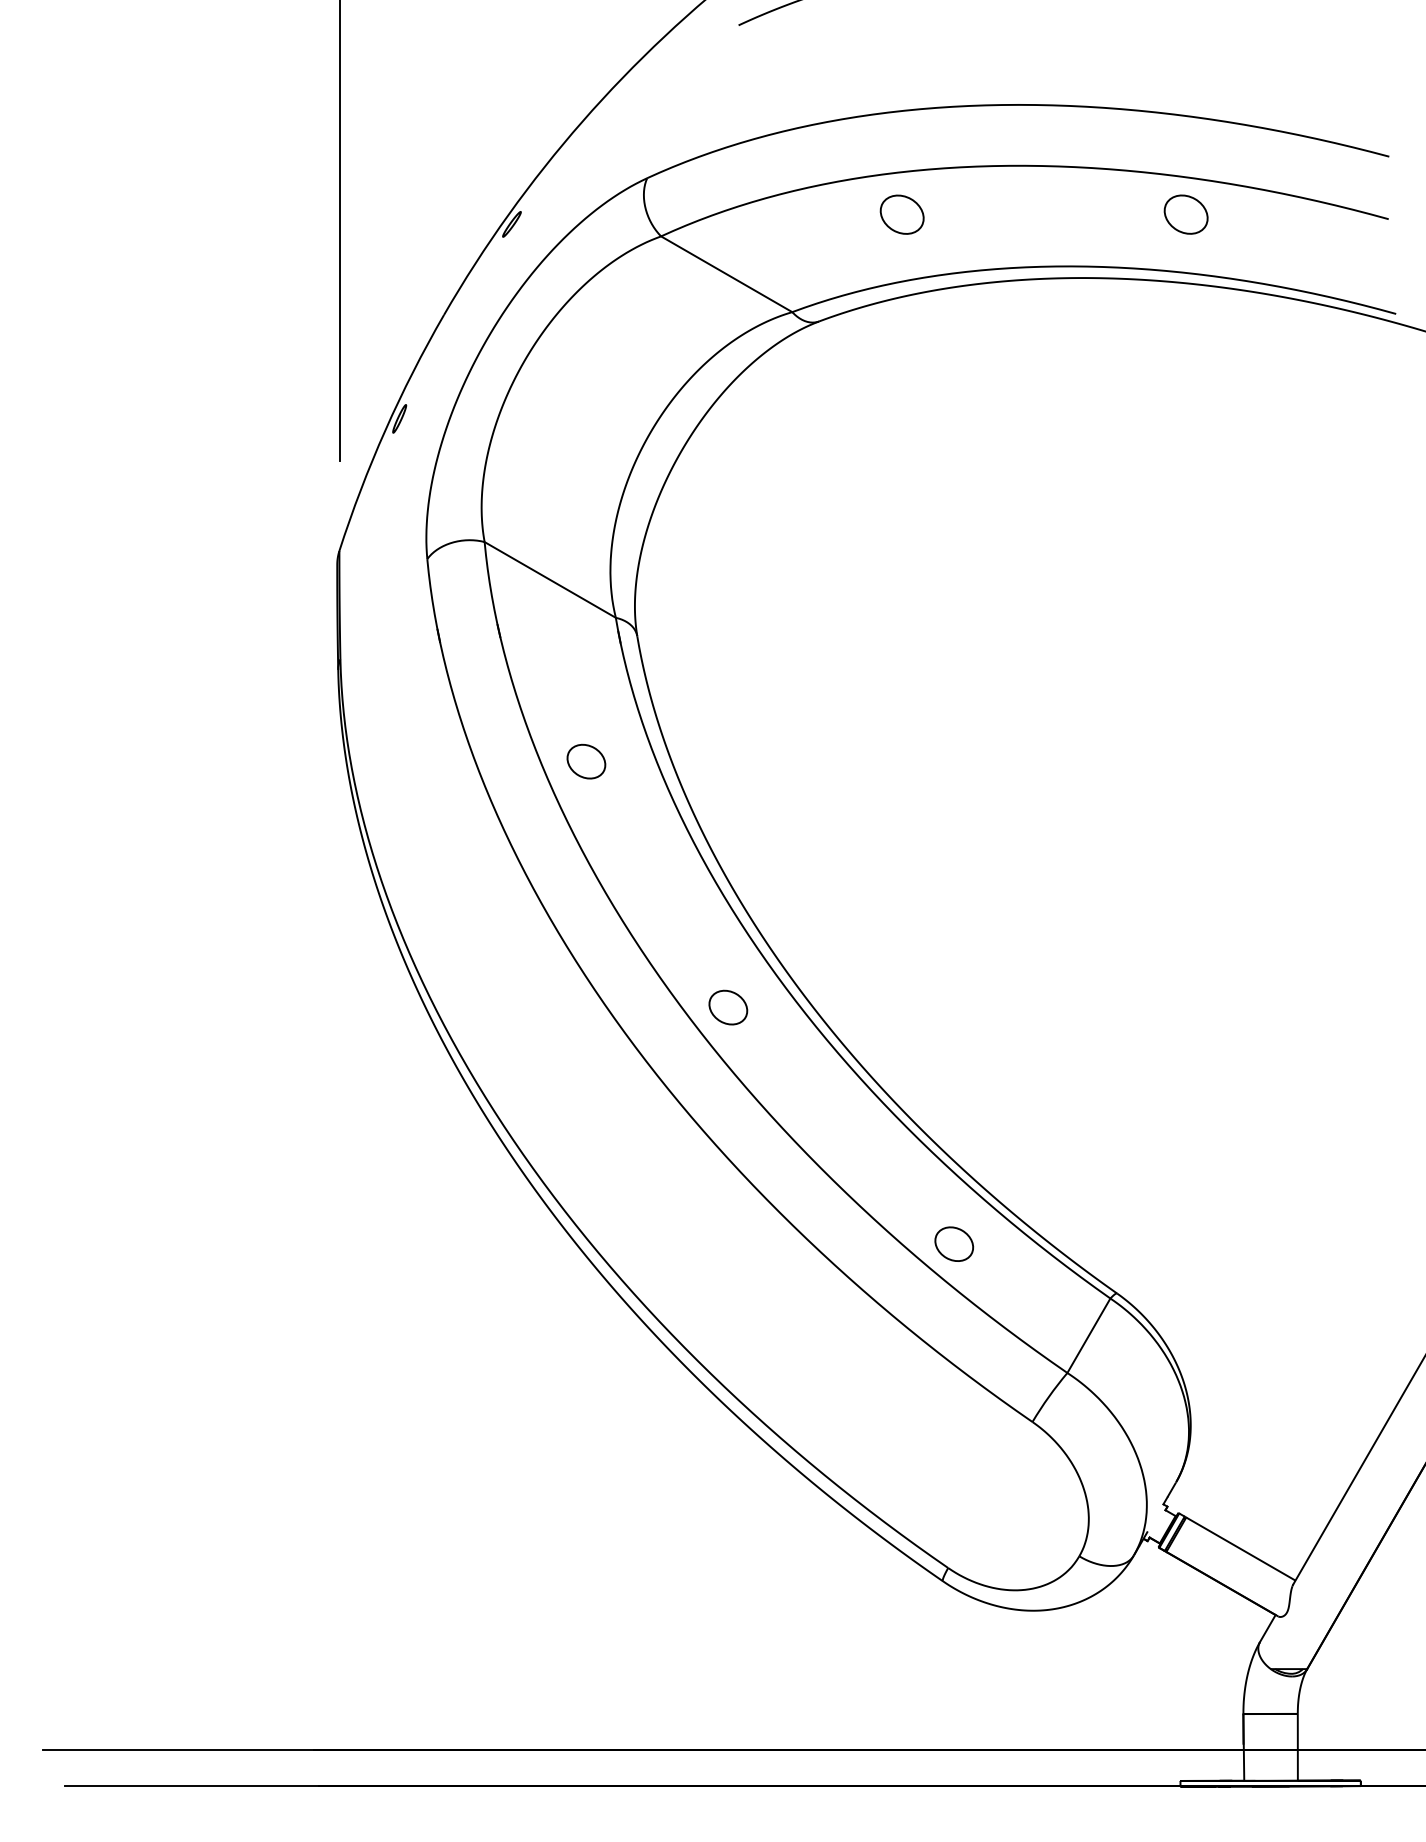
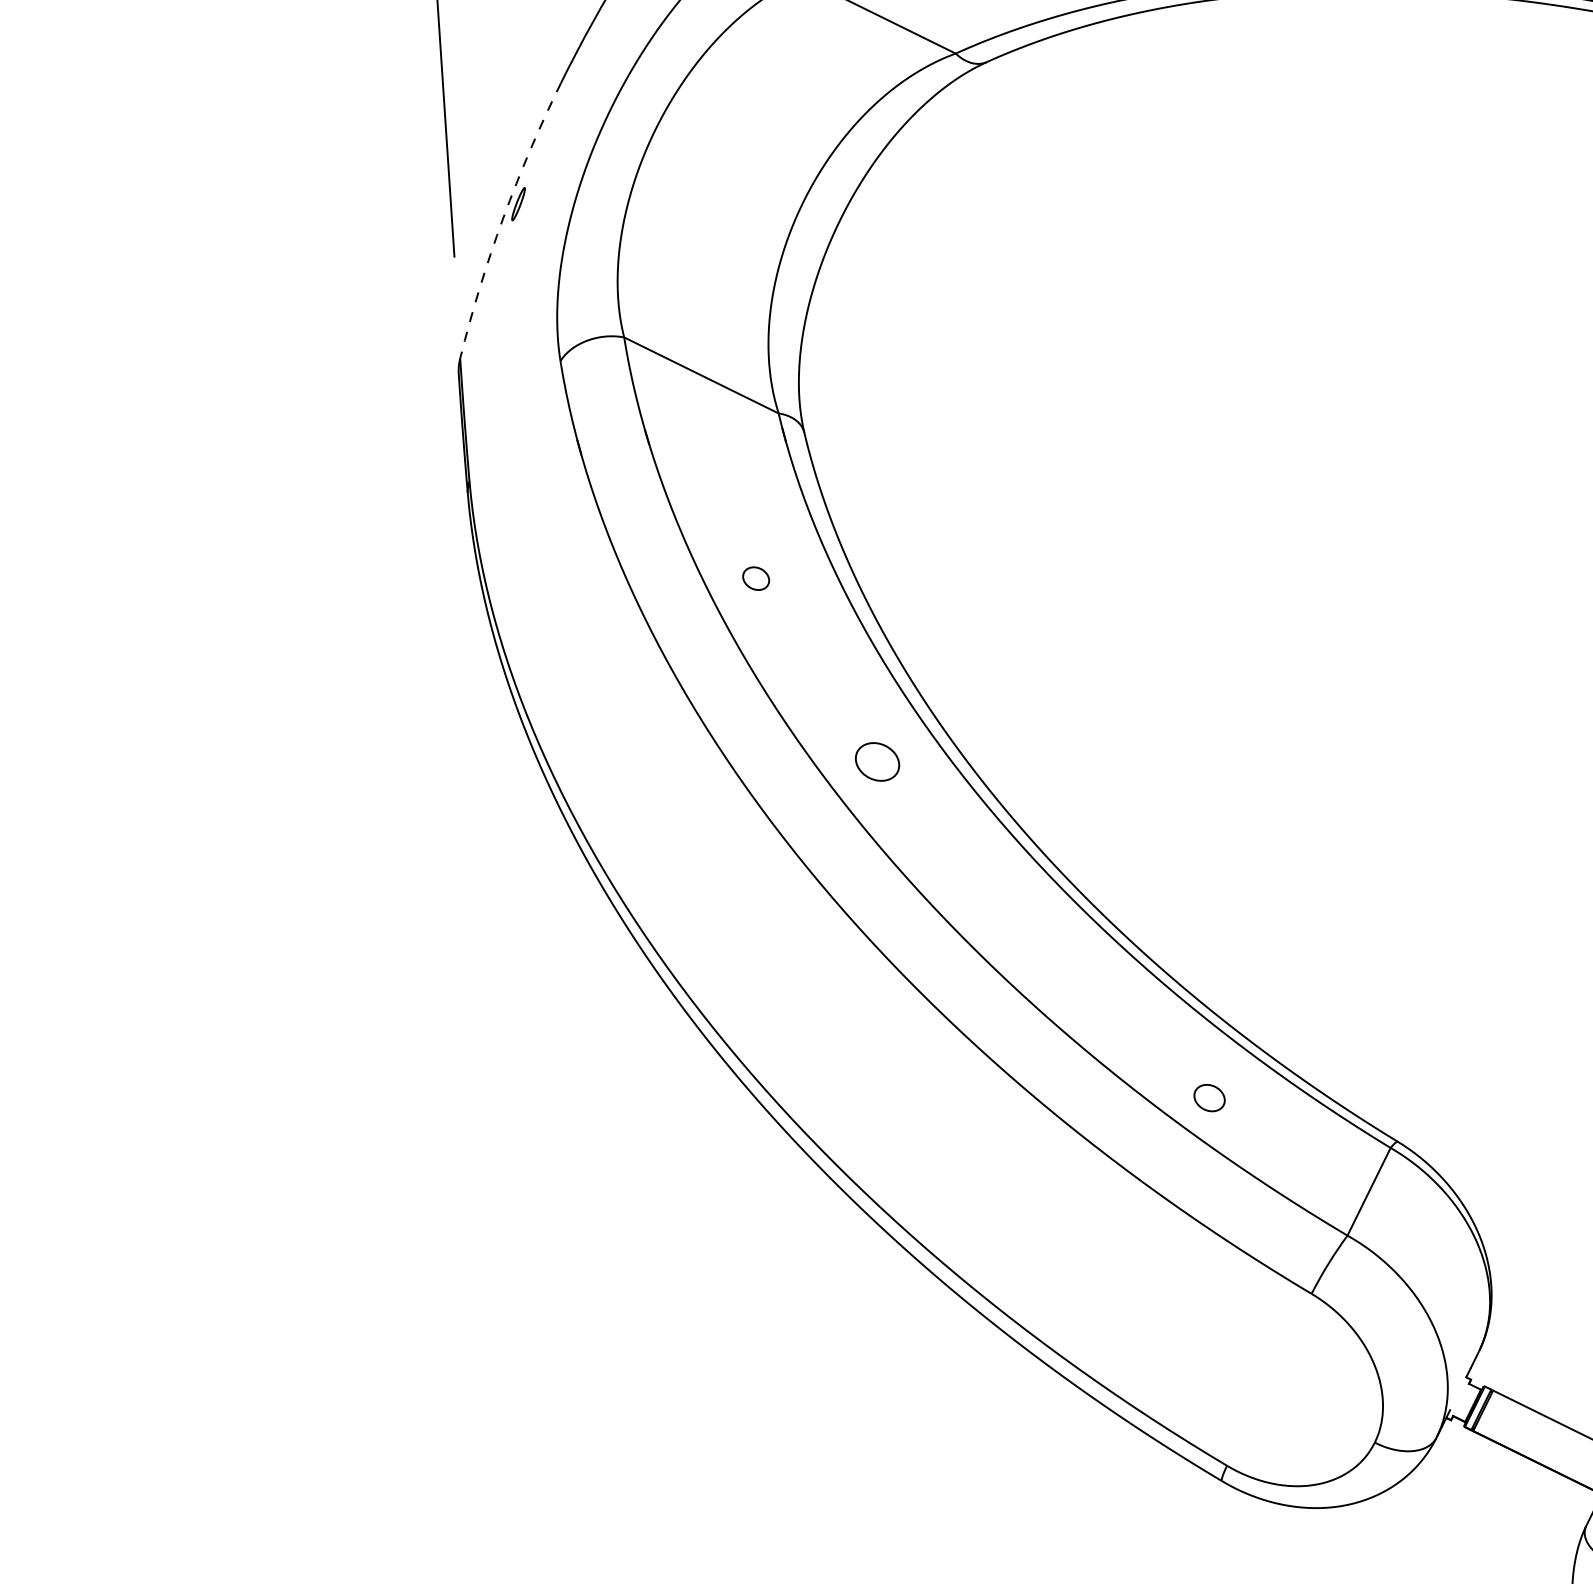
arc: (385, 430) -> (503, 218), solid -> dashed
part: (586, 761) -> (756, 578), size x0.6
part: (728, 1007) -> (877, 761), moved
part: (954, 1243) -> (1209, 1097), size x0.7

